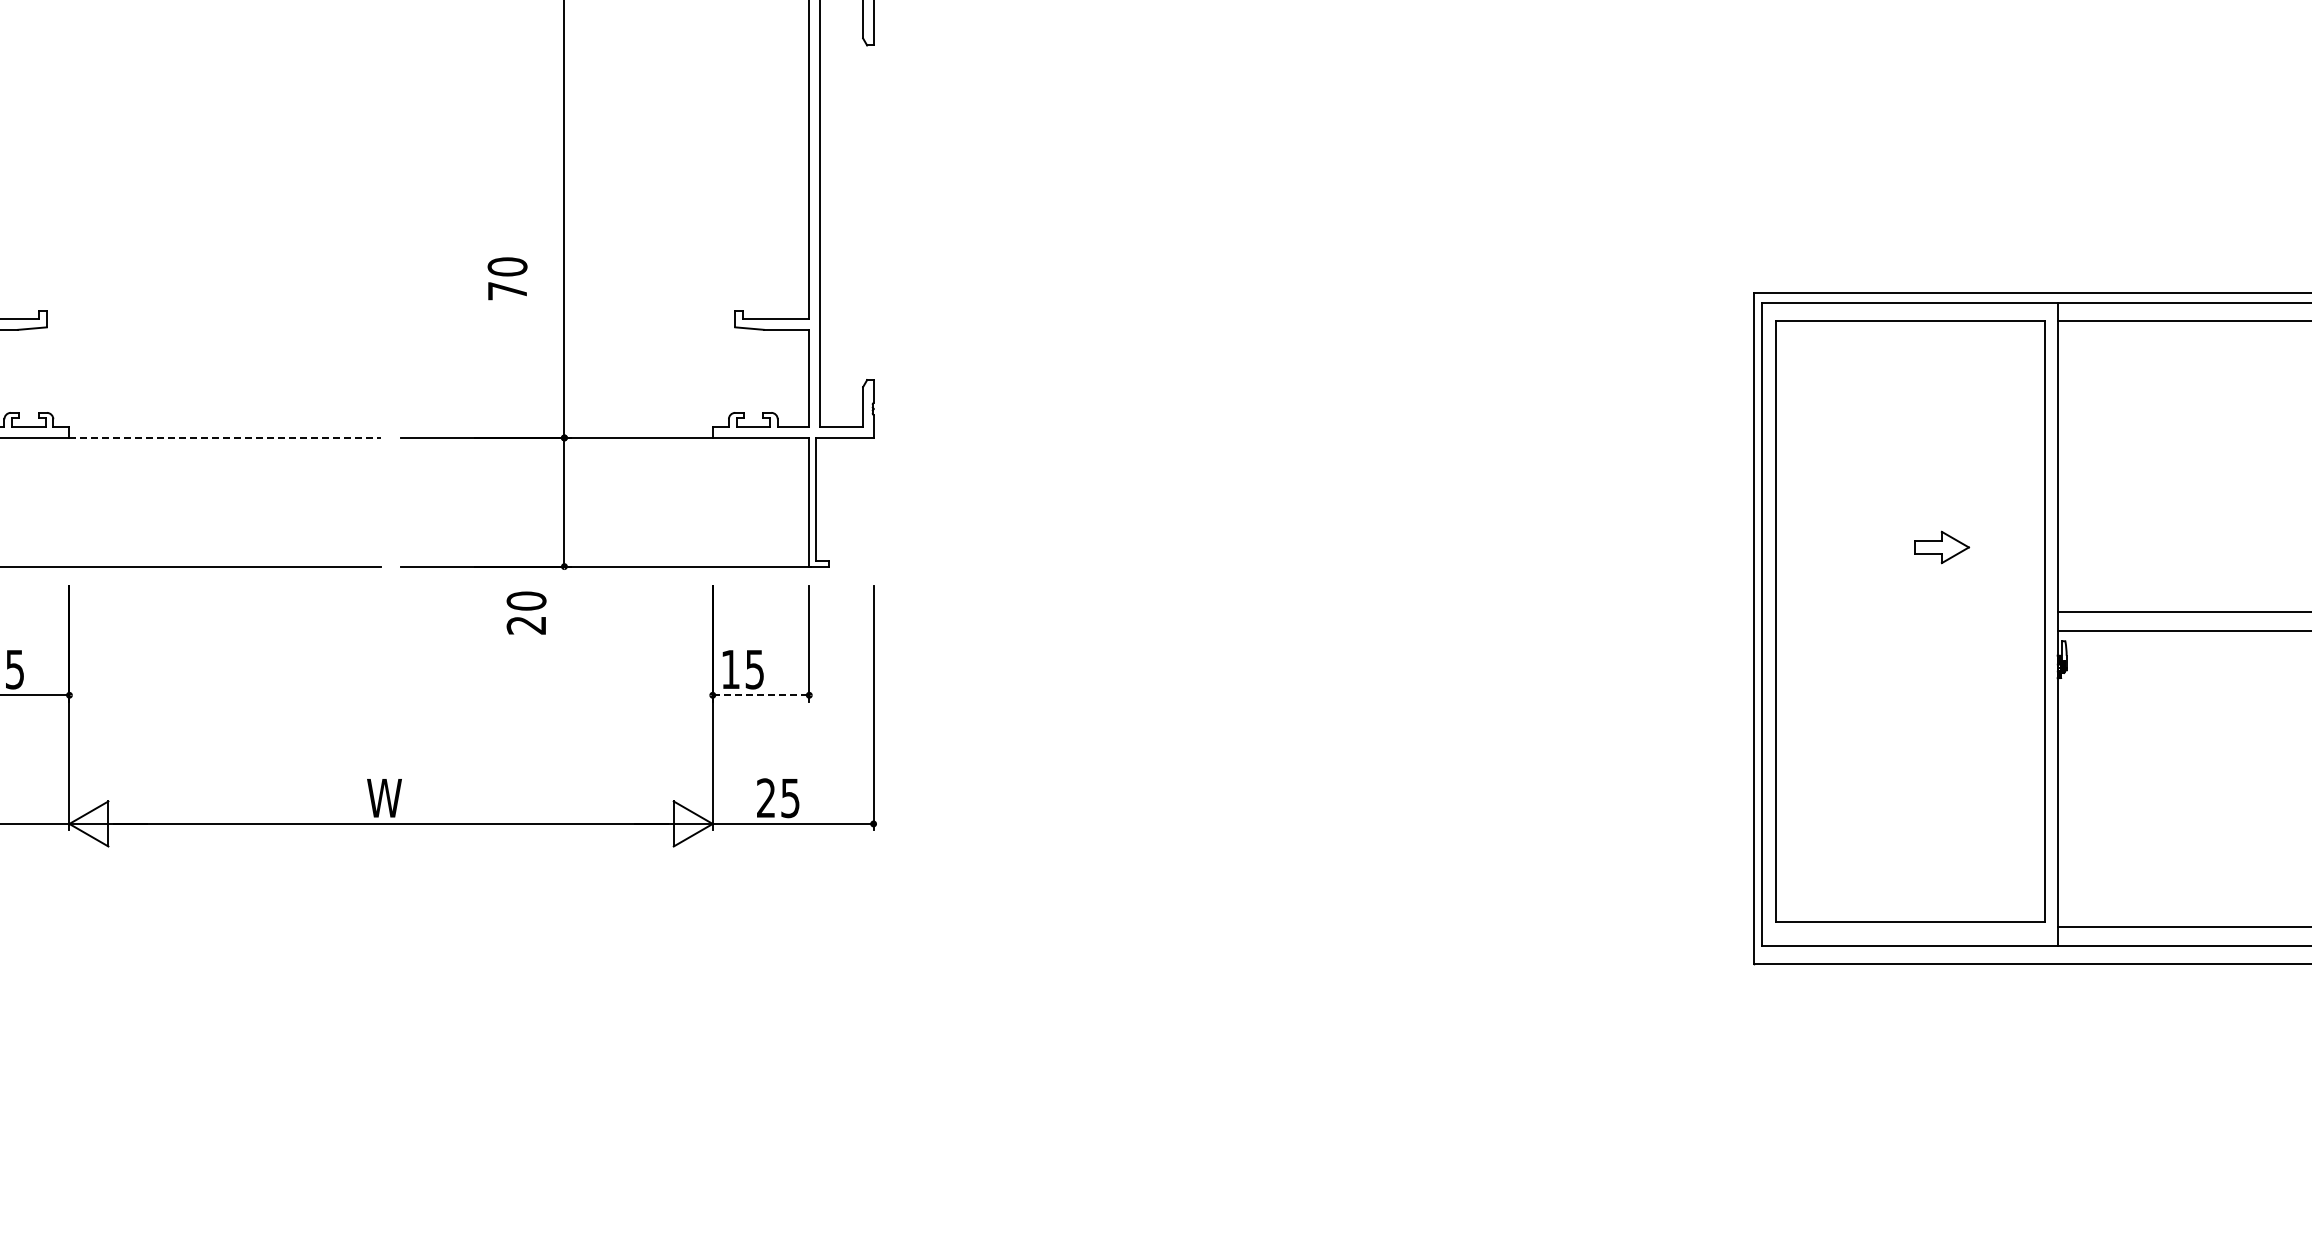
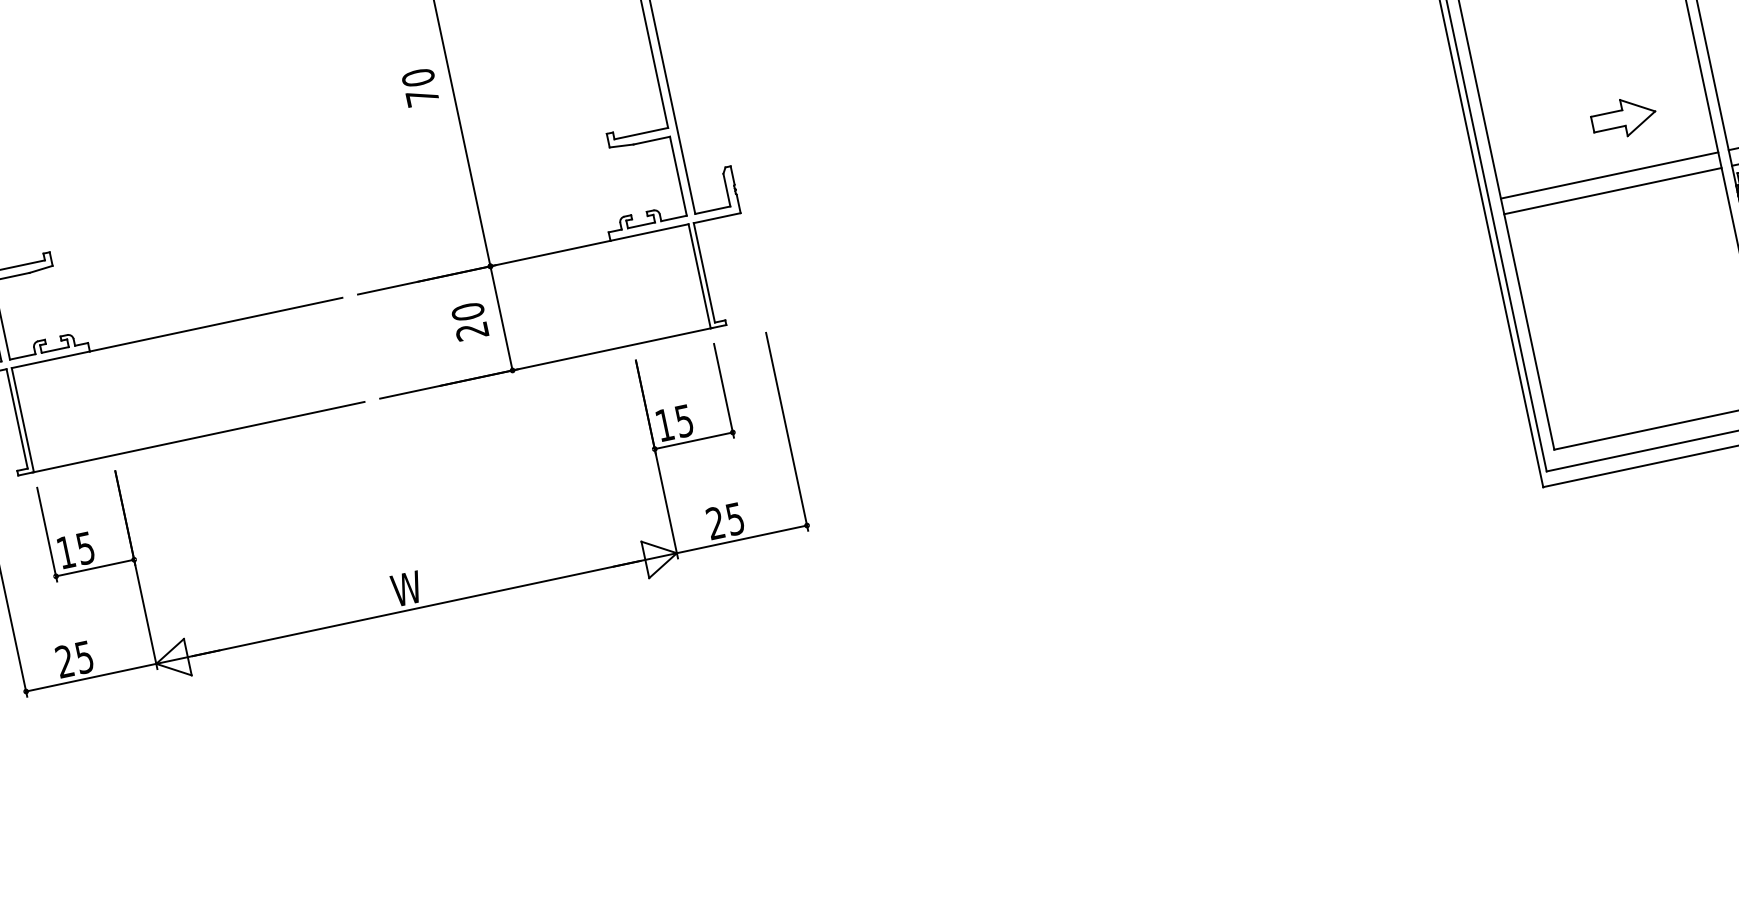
text: (507, 278) -> (420, 87), moved
line: (225, 437) -> (216, 324), dashed -> solid
part: (1941, 547) -> (1623, 118), size x1.43
line: (1910, 611) -> (1609, 175), added
text: (526, 612) -> (470, 321), moved
line: (1910, 631) -> (1613, 191), added
line: (761, 695) -> (694, 440), dashed -> solid

